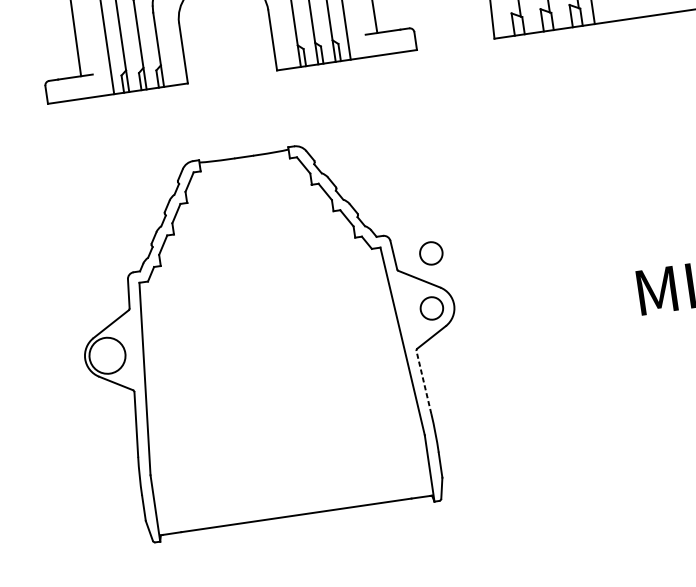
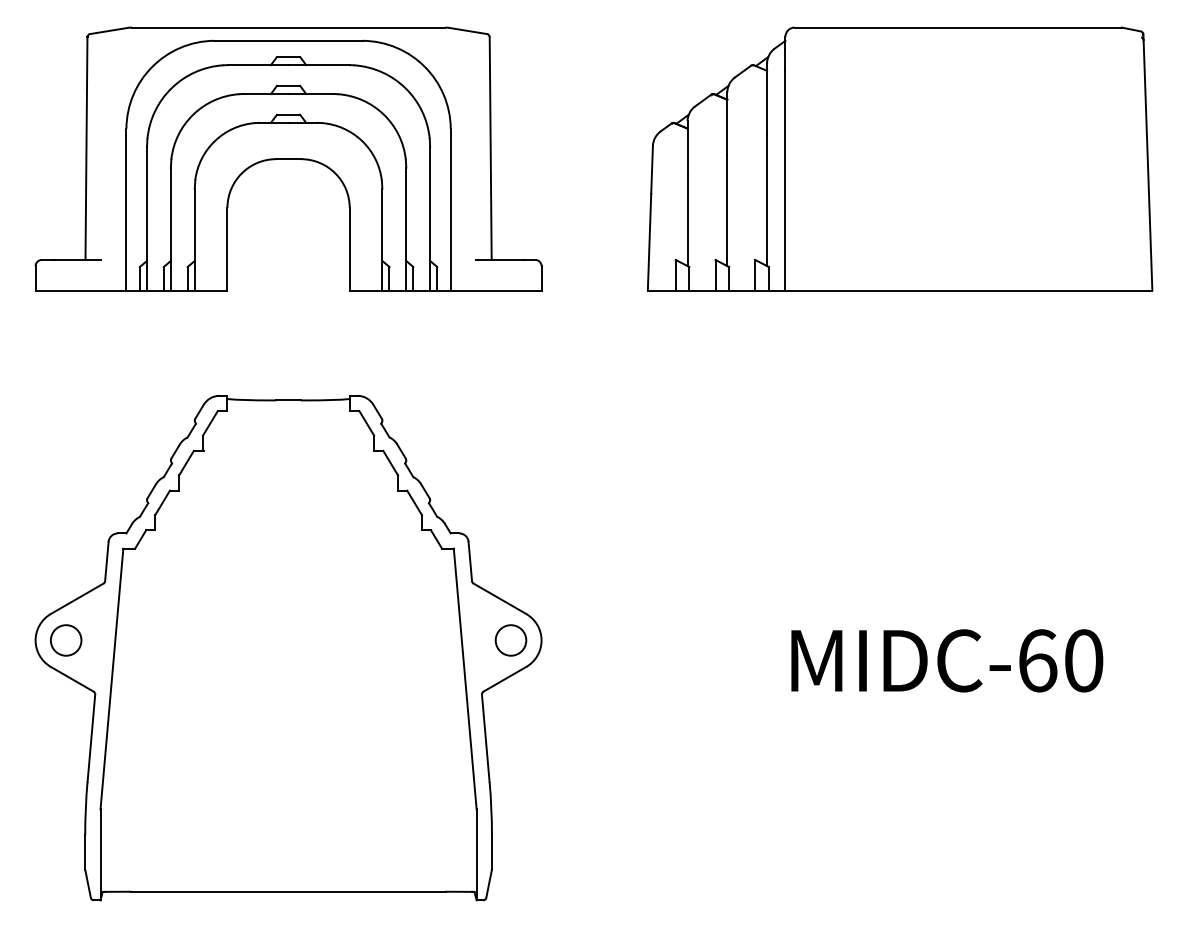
circle: (430, 253) -> (520, 566), removed
circle: (107, 355) -> (65, 640), size x0.62
line: (423, 382) -> (485, 738), dashed -> solid

